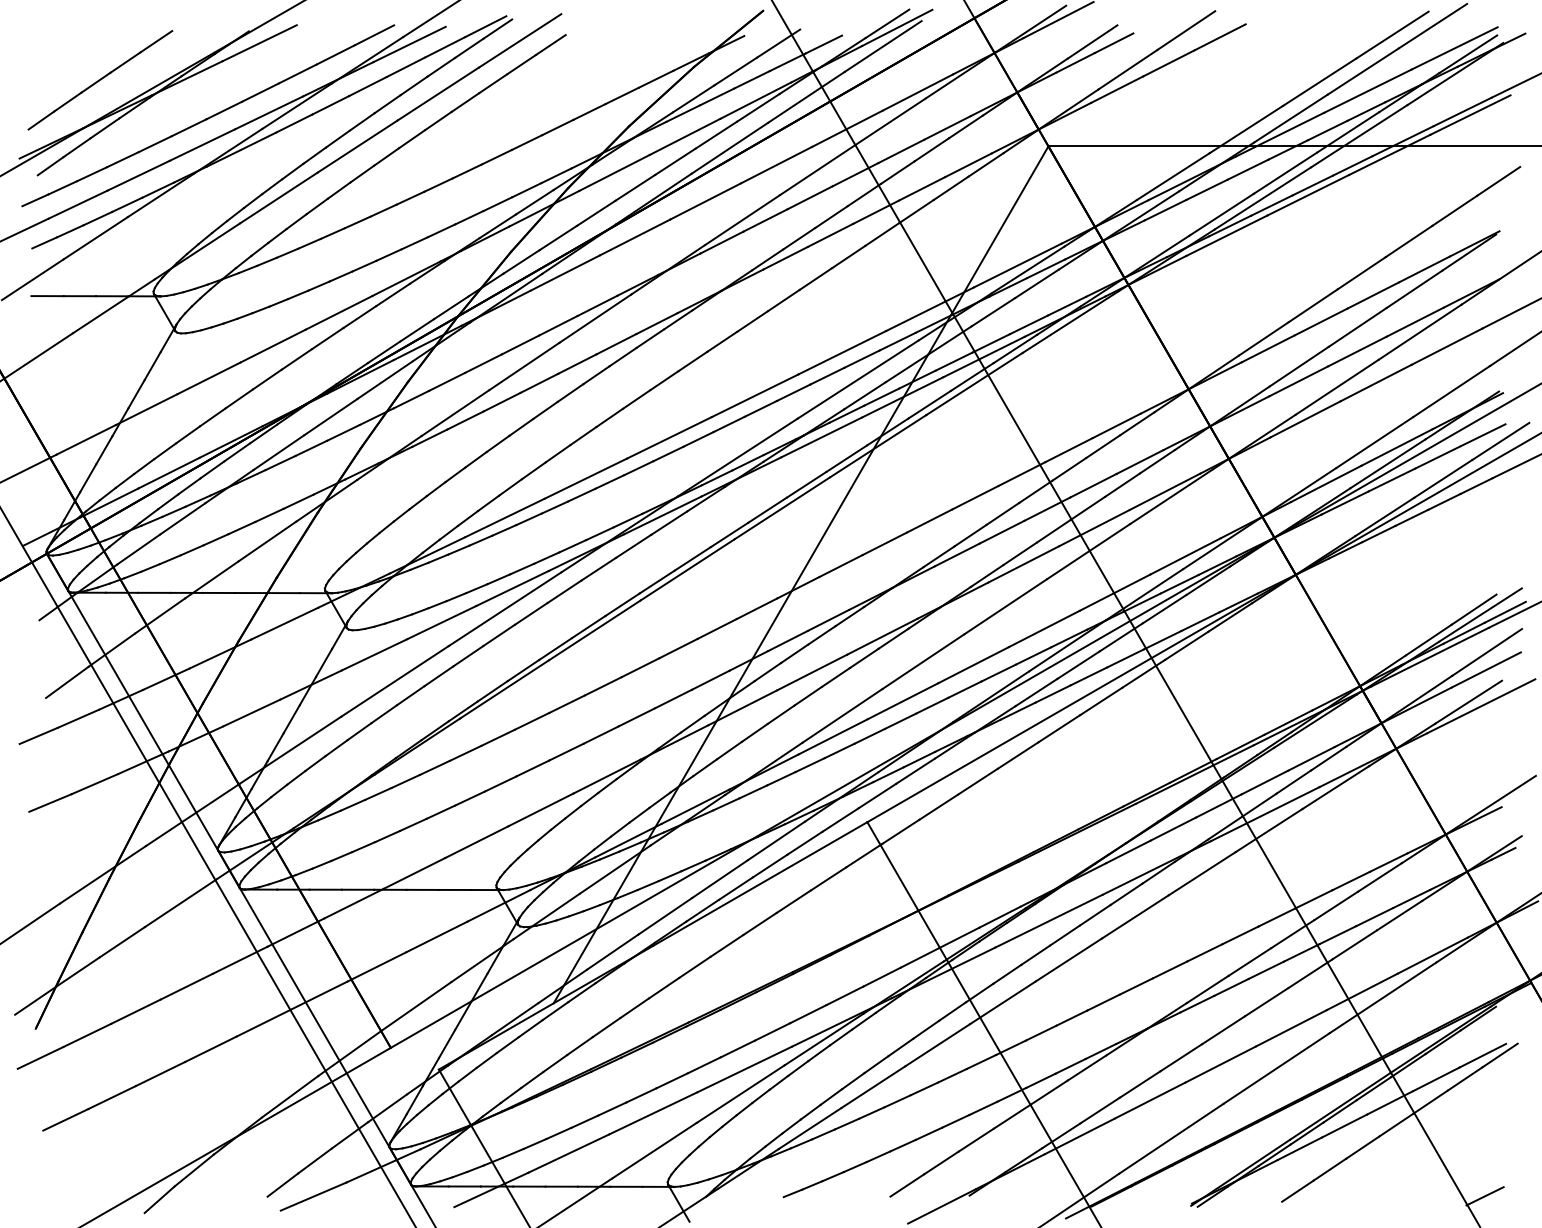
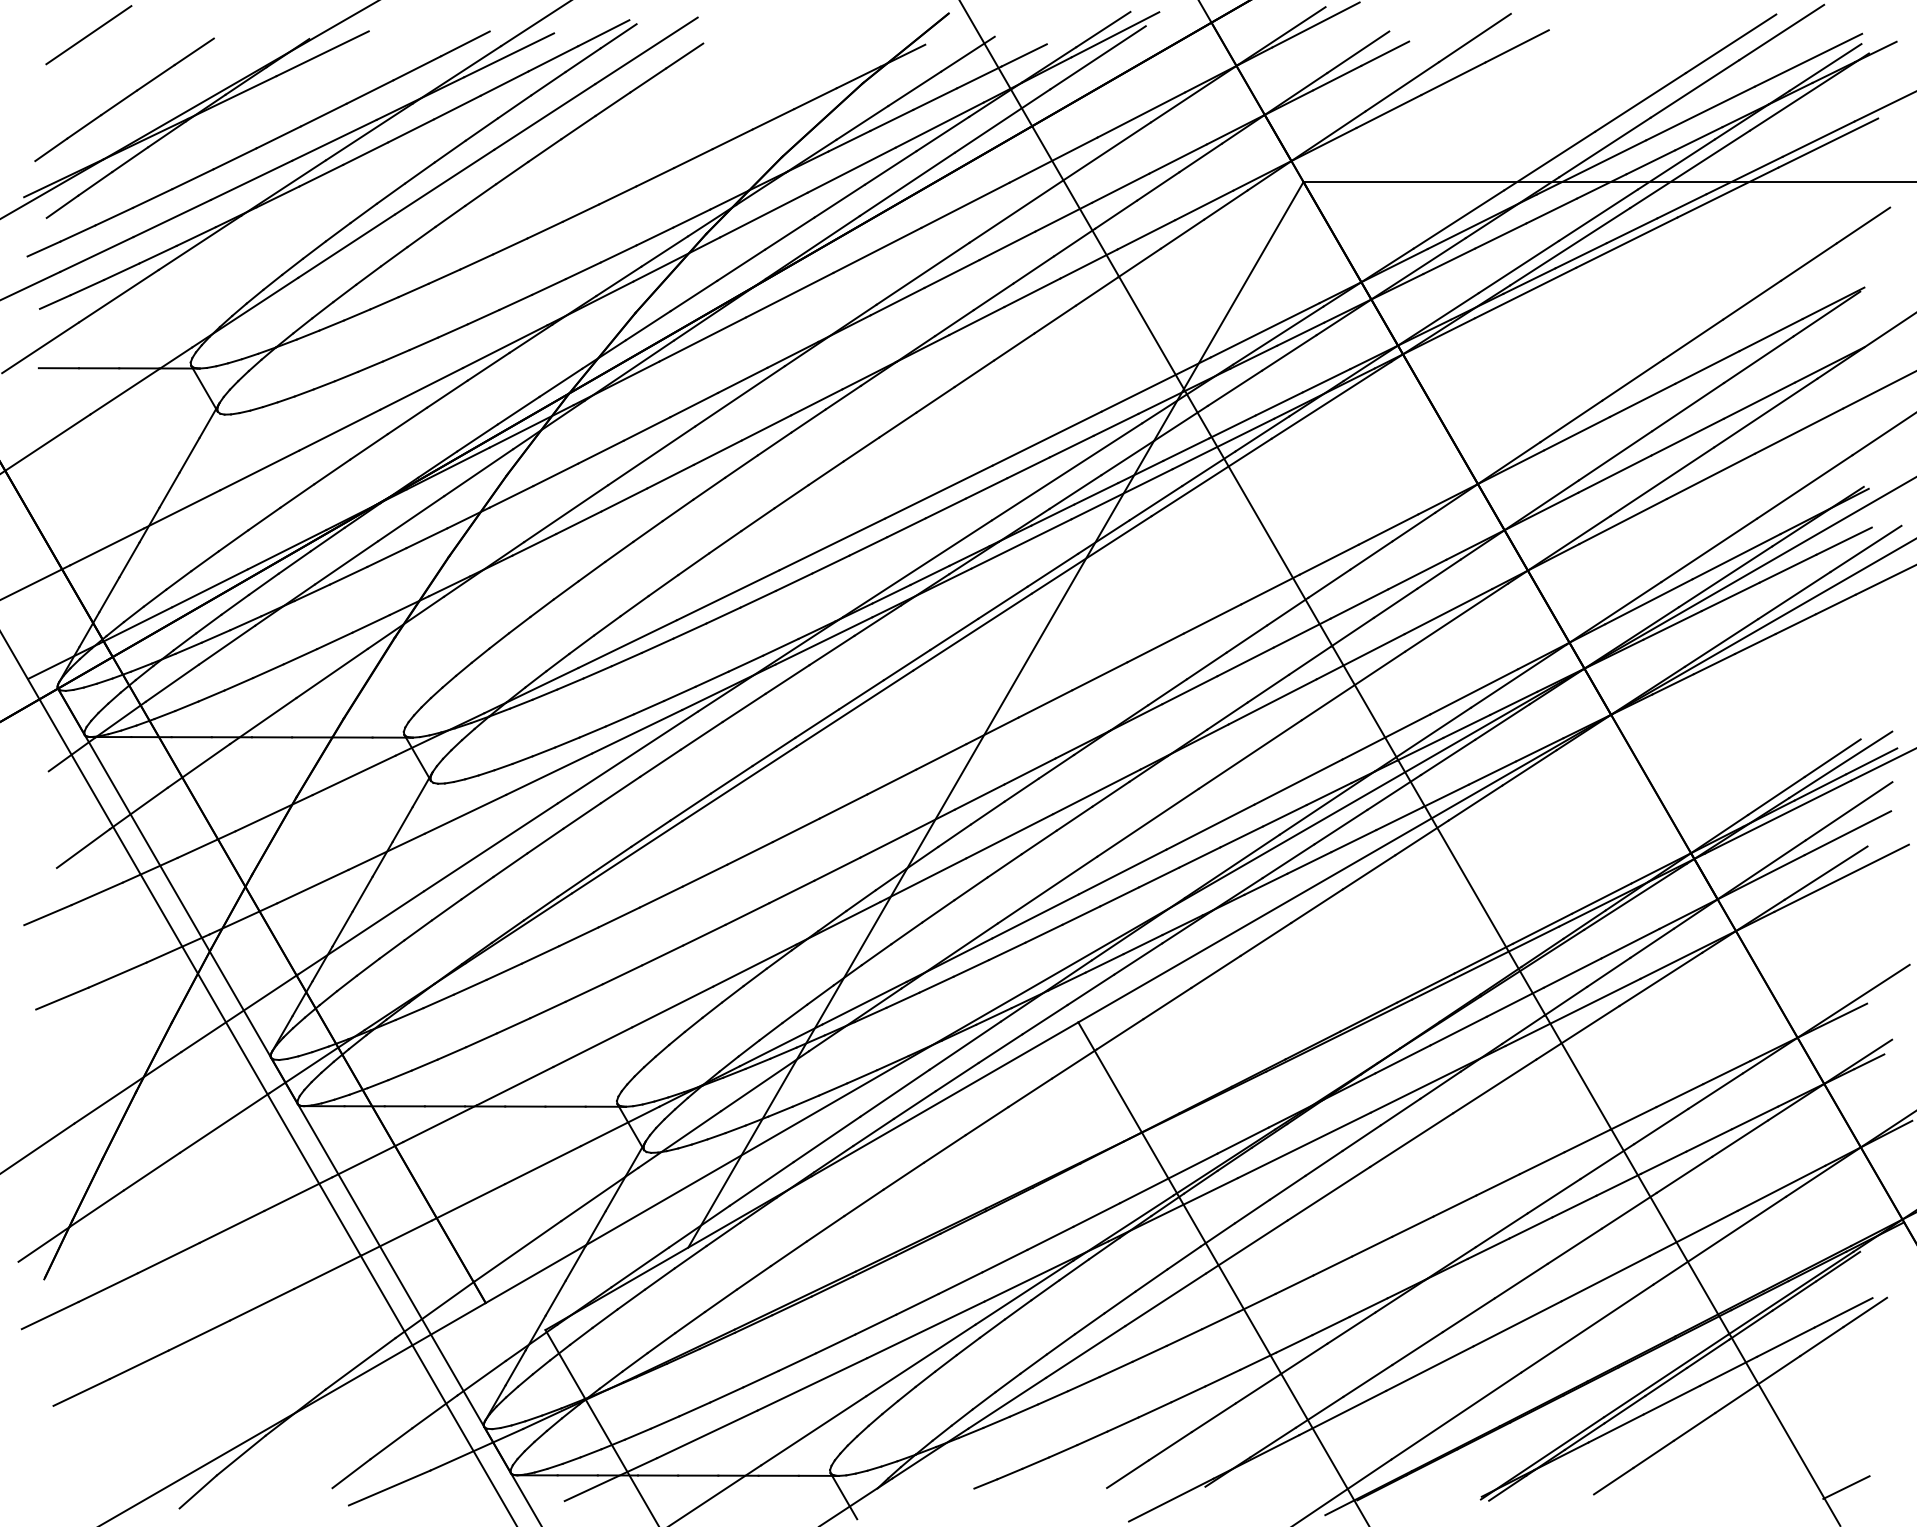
line: (71, 27) -> (88, 34), added

